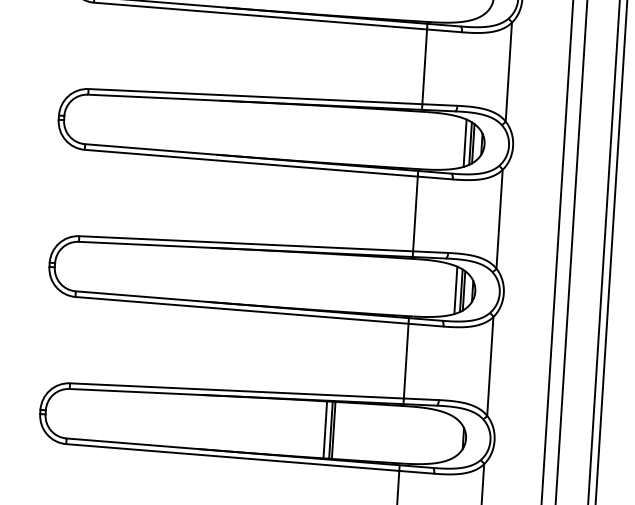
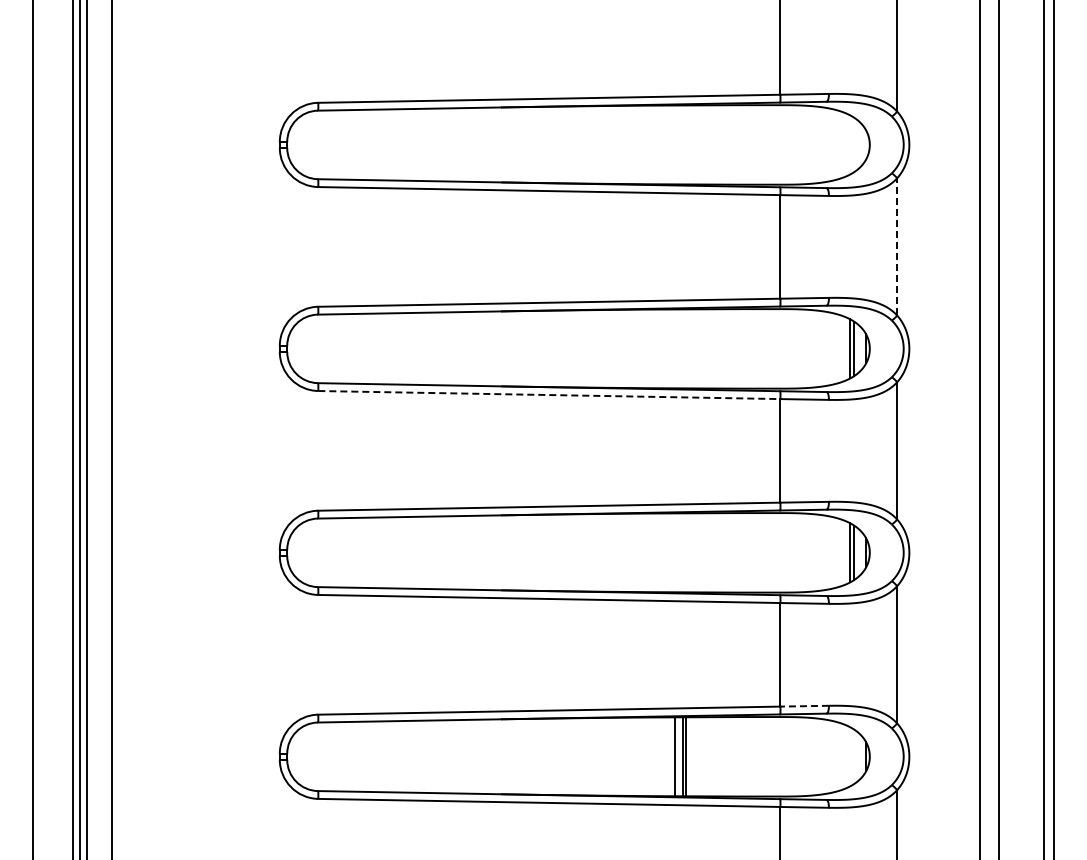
line: (509, 71) -> (897, 246), solid -> dashed
line: (464, 142) -> (842, 348), removed
line: (251, 163) -> (549, 395), solid -> dashed
line: (455, 290) -> (842, 552), removed
line: (421, 399) -> (804, 706), solid -> dashed

